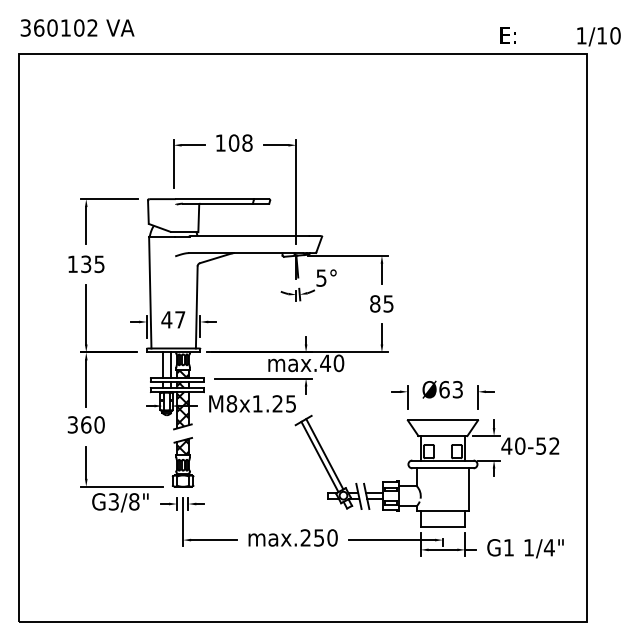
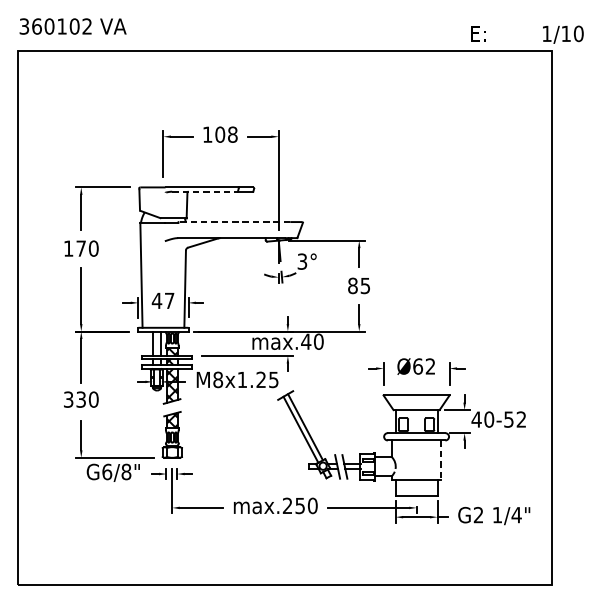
line: (217, 203) -> (204, 191), solid -> dashed
line: (249, 236) -> (234, 222), solid -> dashed
text: (92, 264) -> (87, 248), 135 -> 170
text: (321, 277) -> (302, 261), 5° -> 3°
text: (457, 389) -> (430, 366), Ø63 -> Ø62
text: (86, 424) -> (81, 399), 360 -> 330
line: (469, 489) -> (441, 460), solid -> dashed
text: (113, 501) -> (106, 471), G3/8" -> G6/8"
text: (508, 547) -> (478, 514), G1 -> G2

